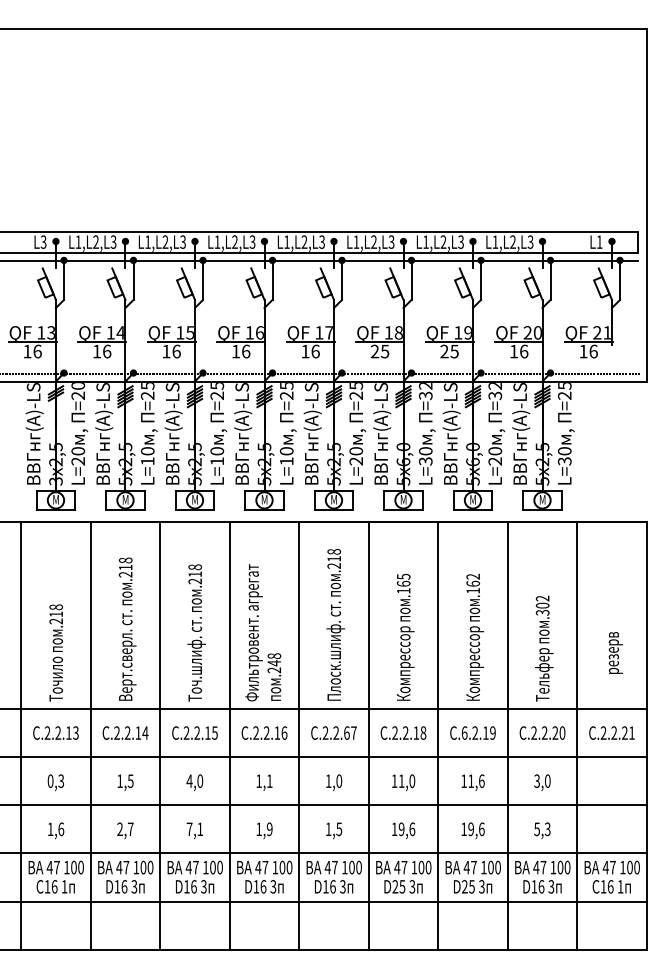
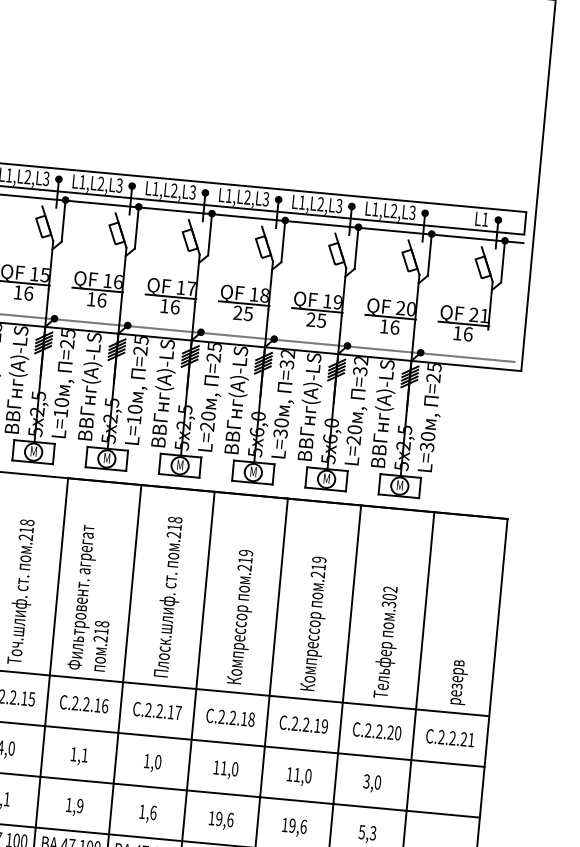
text: (403, 583) -> (245, 560), .165 -> .219
text: (473, 583) -> (318, 566), .162 -> .219
text: (615, 652) -> (459, 682), moved
text: (274, 663) -> (101, 631), .248 -> .218
text: (346, 732) -> (170, 711), .2.2.67 -> .2.2.17
text: (464, 732) -> (294, 723), .6.2.19 -> .2.2.19
text: (481, 780) -> (308, 775), 11,6 -> 11,0
text: (339, 829) -> (153, 813), 1,5 -> 1,6

